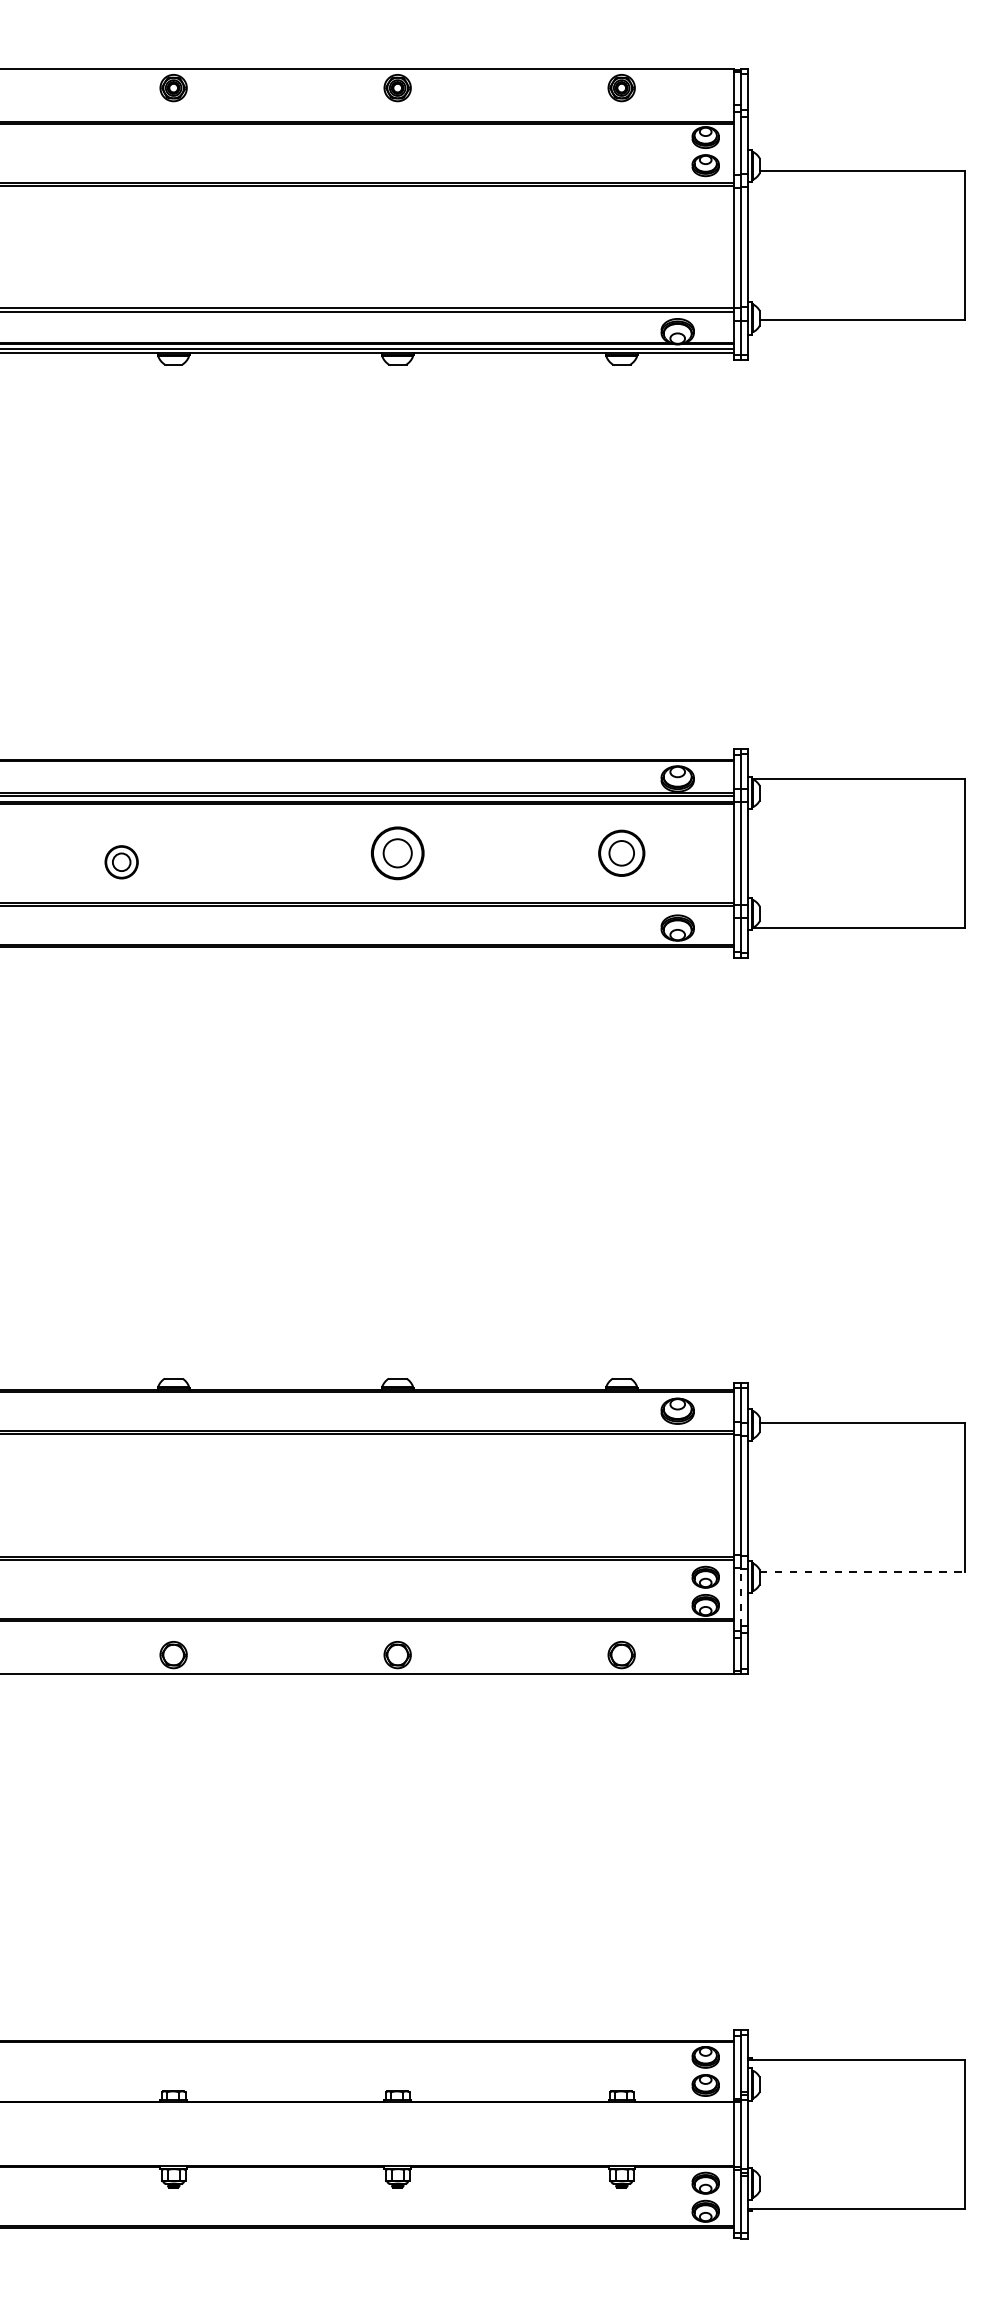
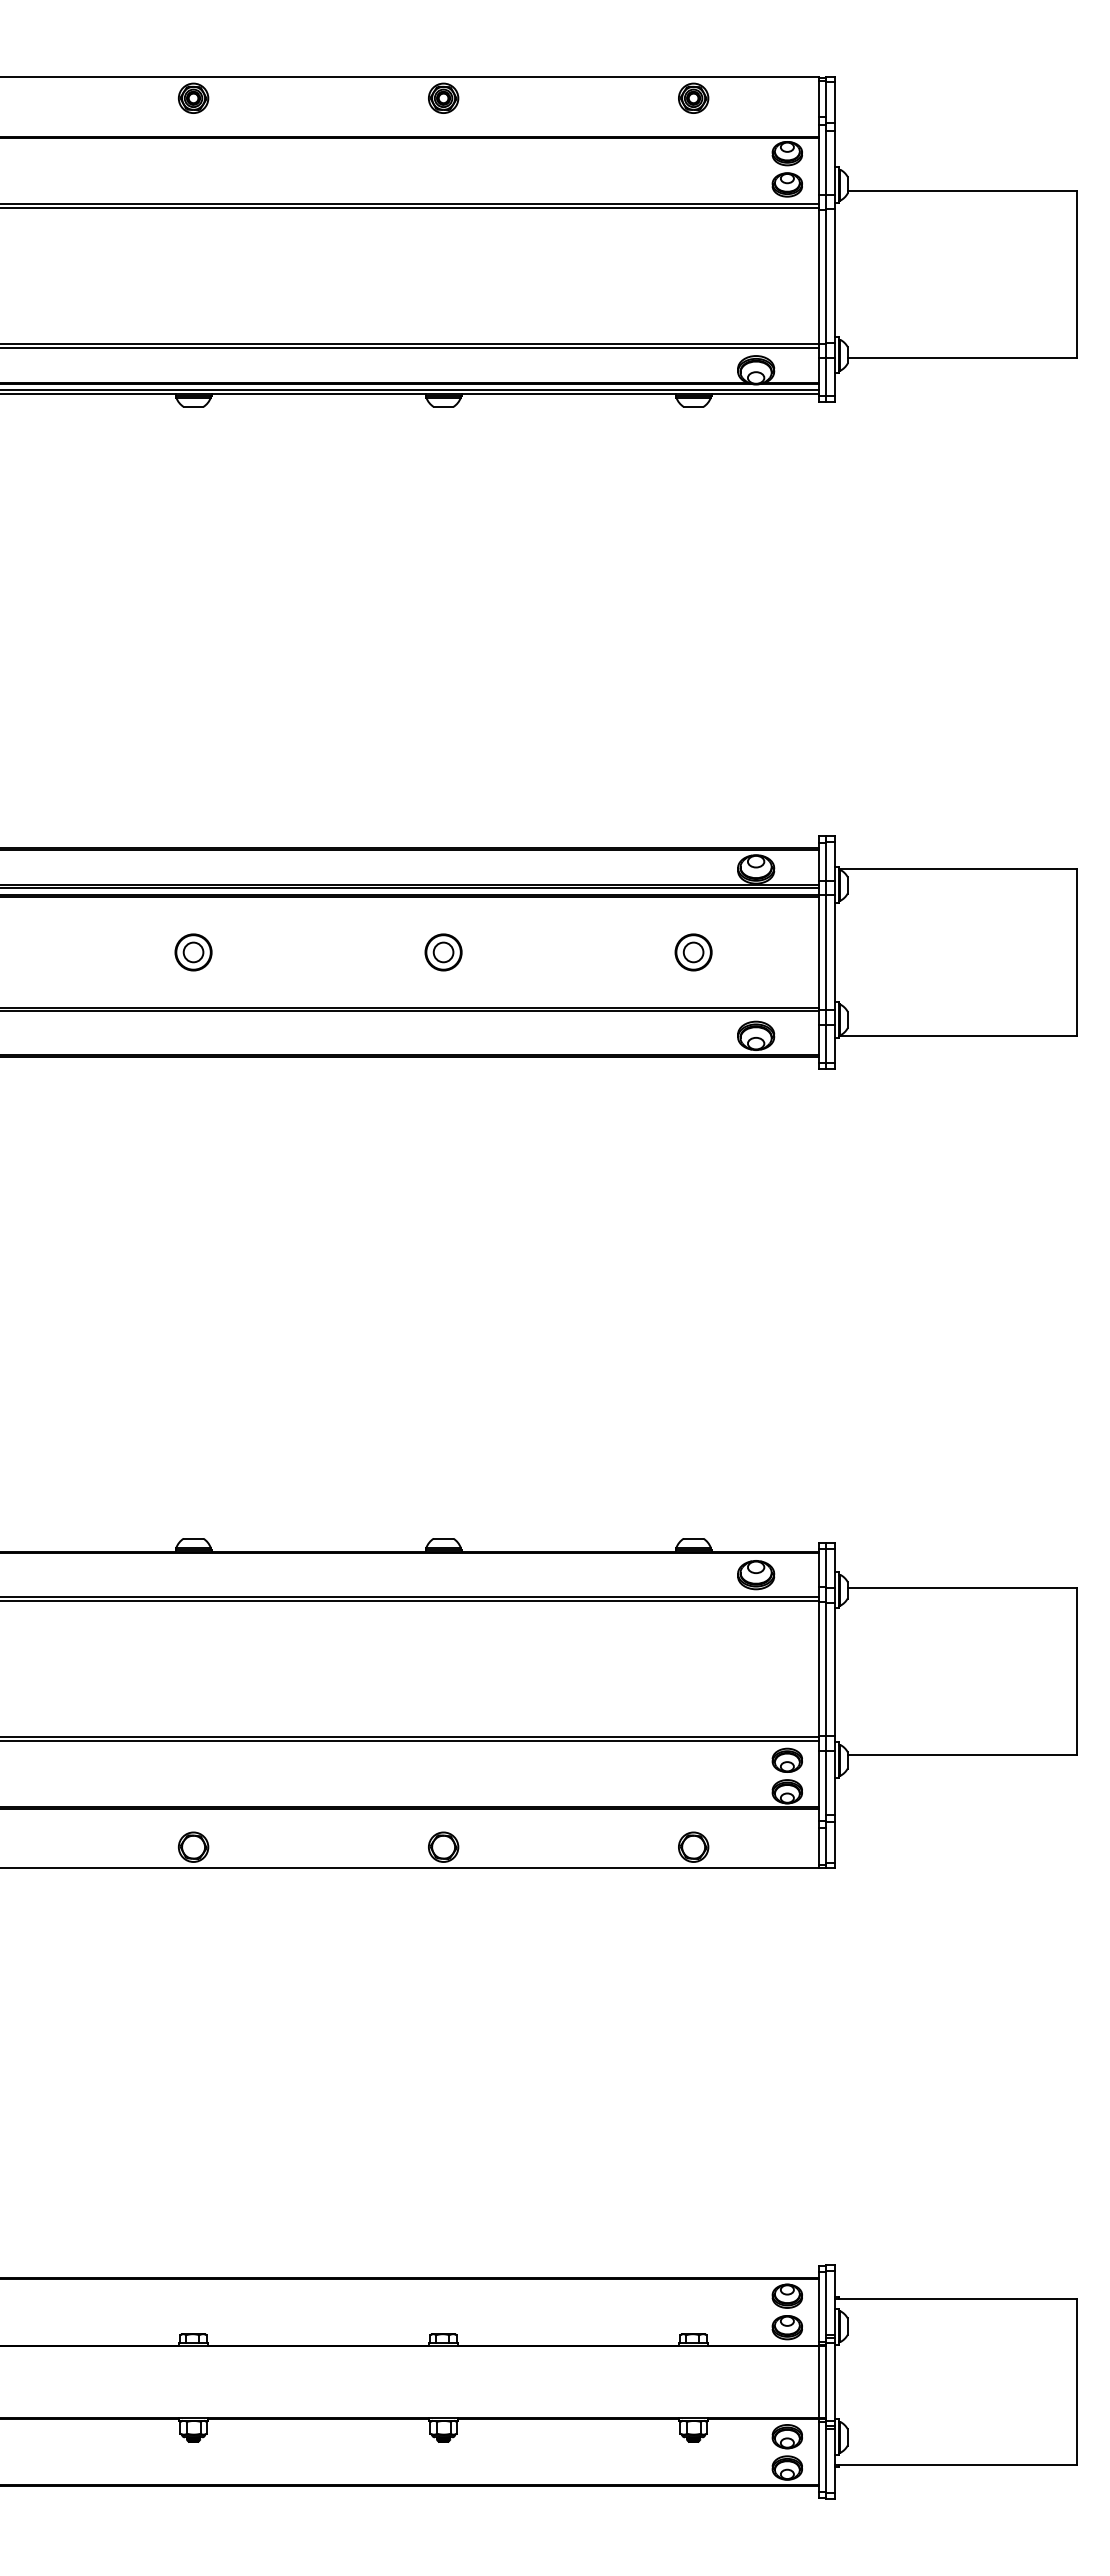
part: (397, 853) -> (443, 952), size x0.62
part: (621, 853) -> (693, 952), size x0.71
part: (121, 862) -> (193, 952), moved
line: (862, 1571) -> (962, 1754), dashed -> solid
line: (740, 1597) -> (826, 1782), dashed -> solid

